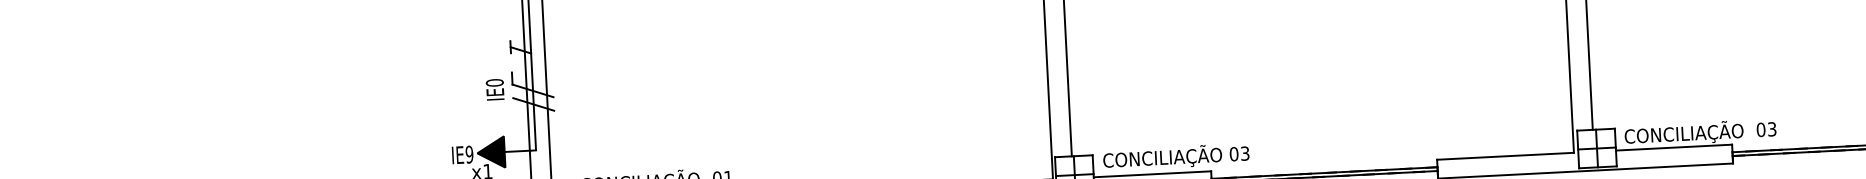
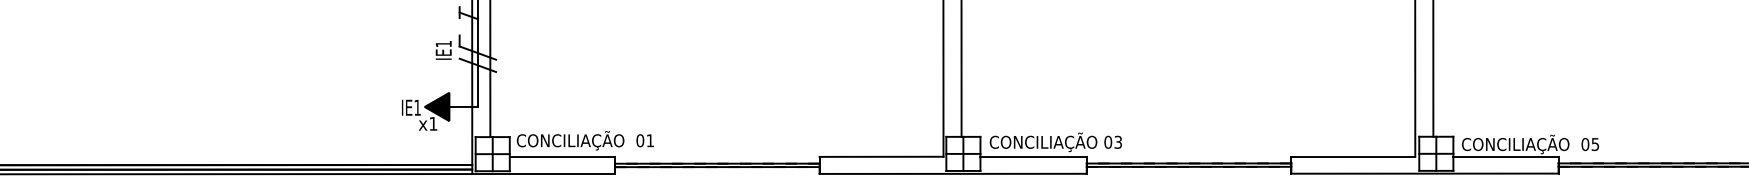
text: (494, 82) -> (443, 43), IE0 -> IE1
text: (1772, 129) -> (1595, 144), 03 -> 05
text: (469, 154) -> (417, 107), IE9 -> IE1

